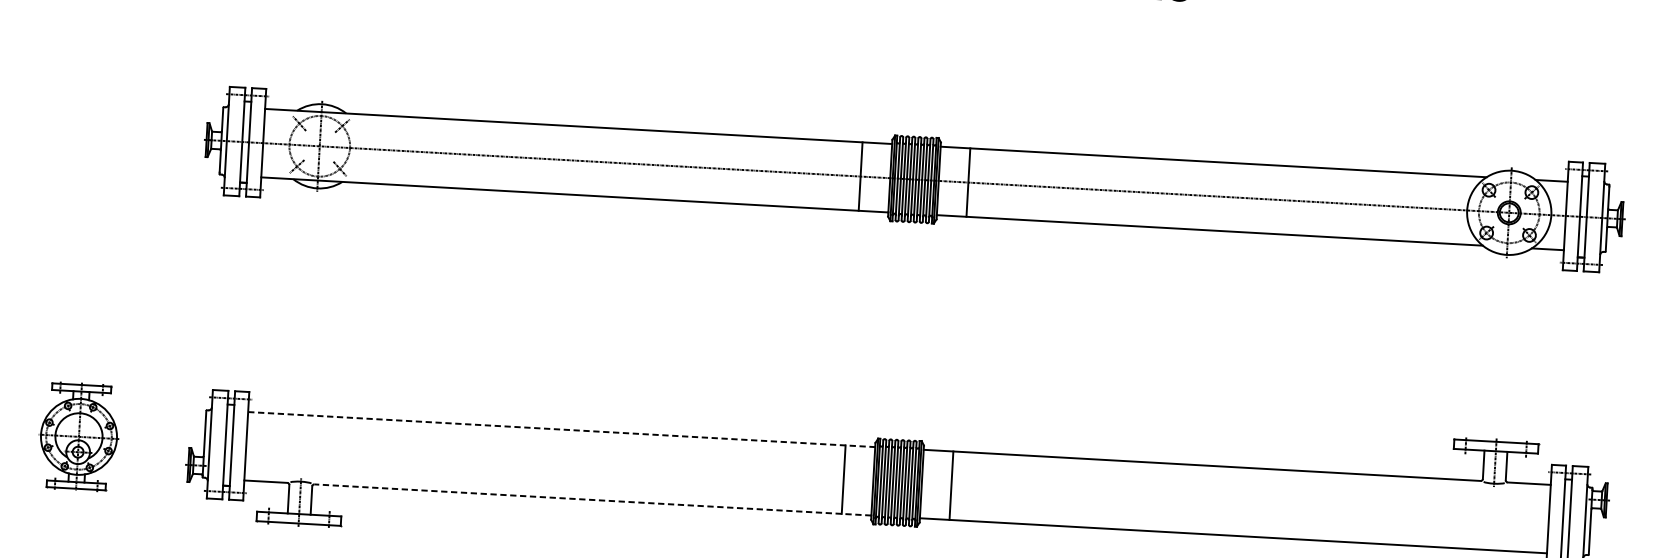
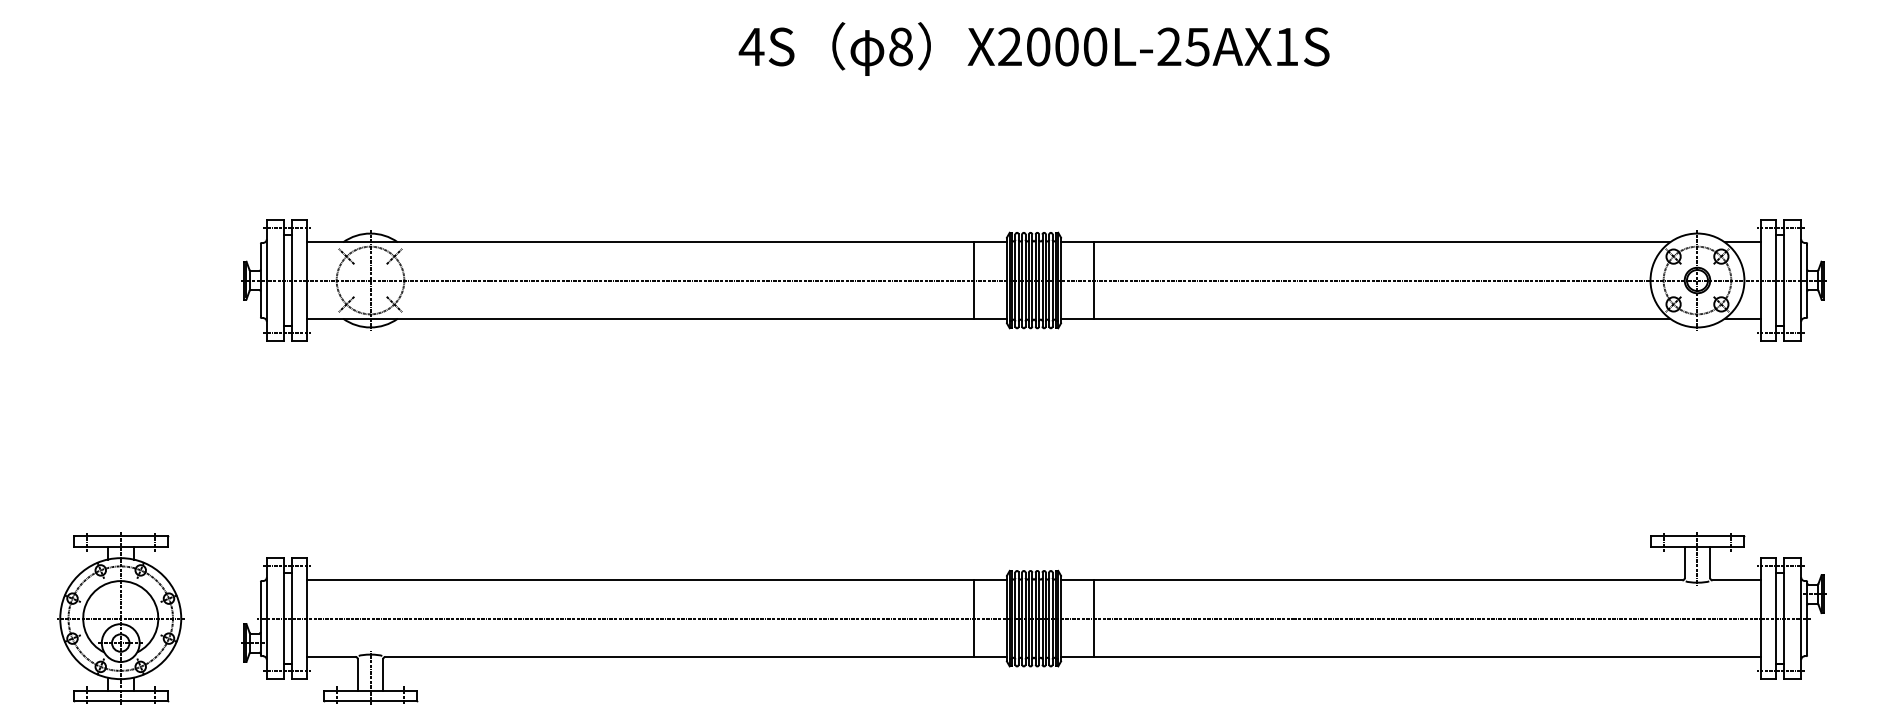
line: (561, 429) -> (657, 580), dashed -> solid
part: (78, 436) -> (120, 618), size x1.43
line: (897, 482) -> (1033, 618), added
line: (593, 499) -> (696, 656), dashed -> solid

